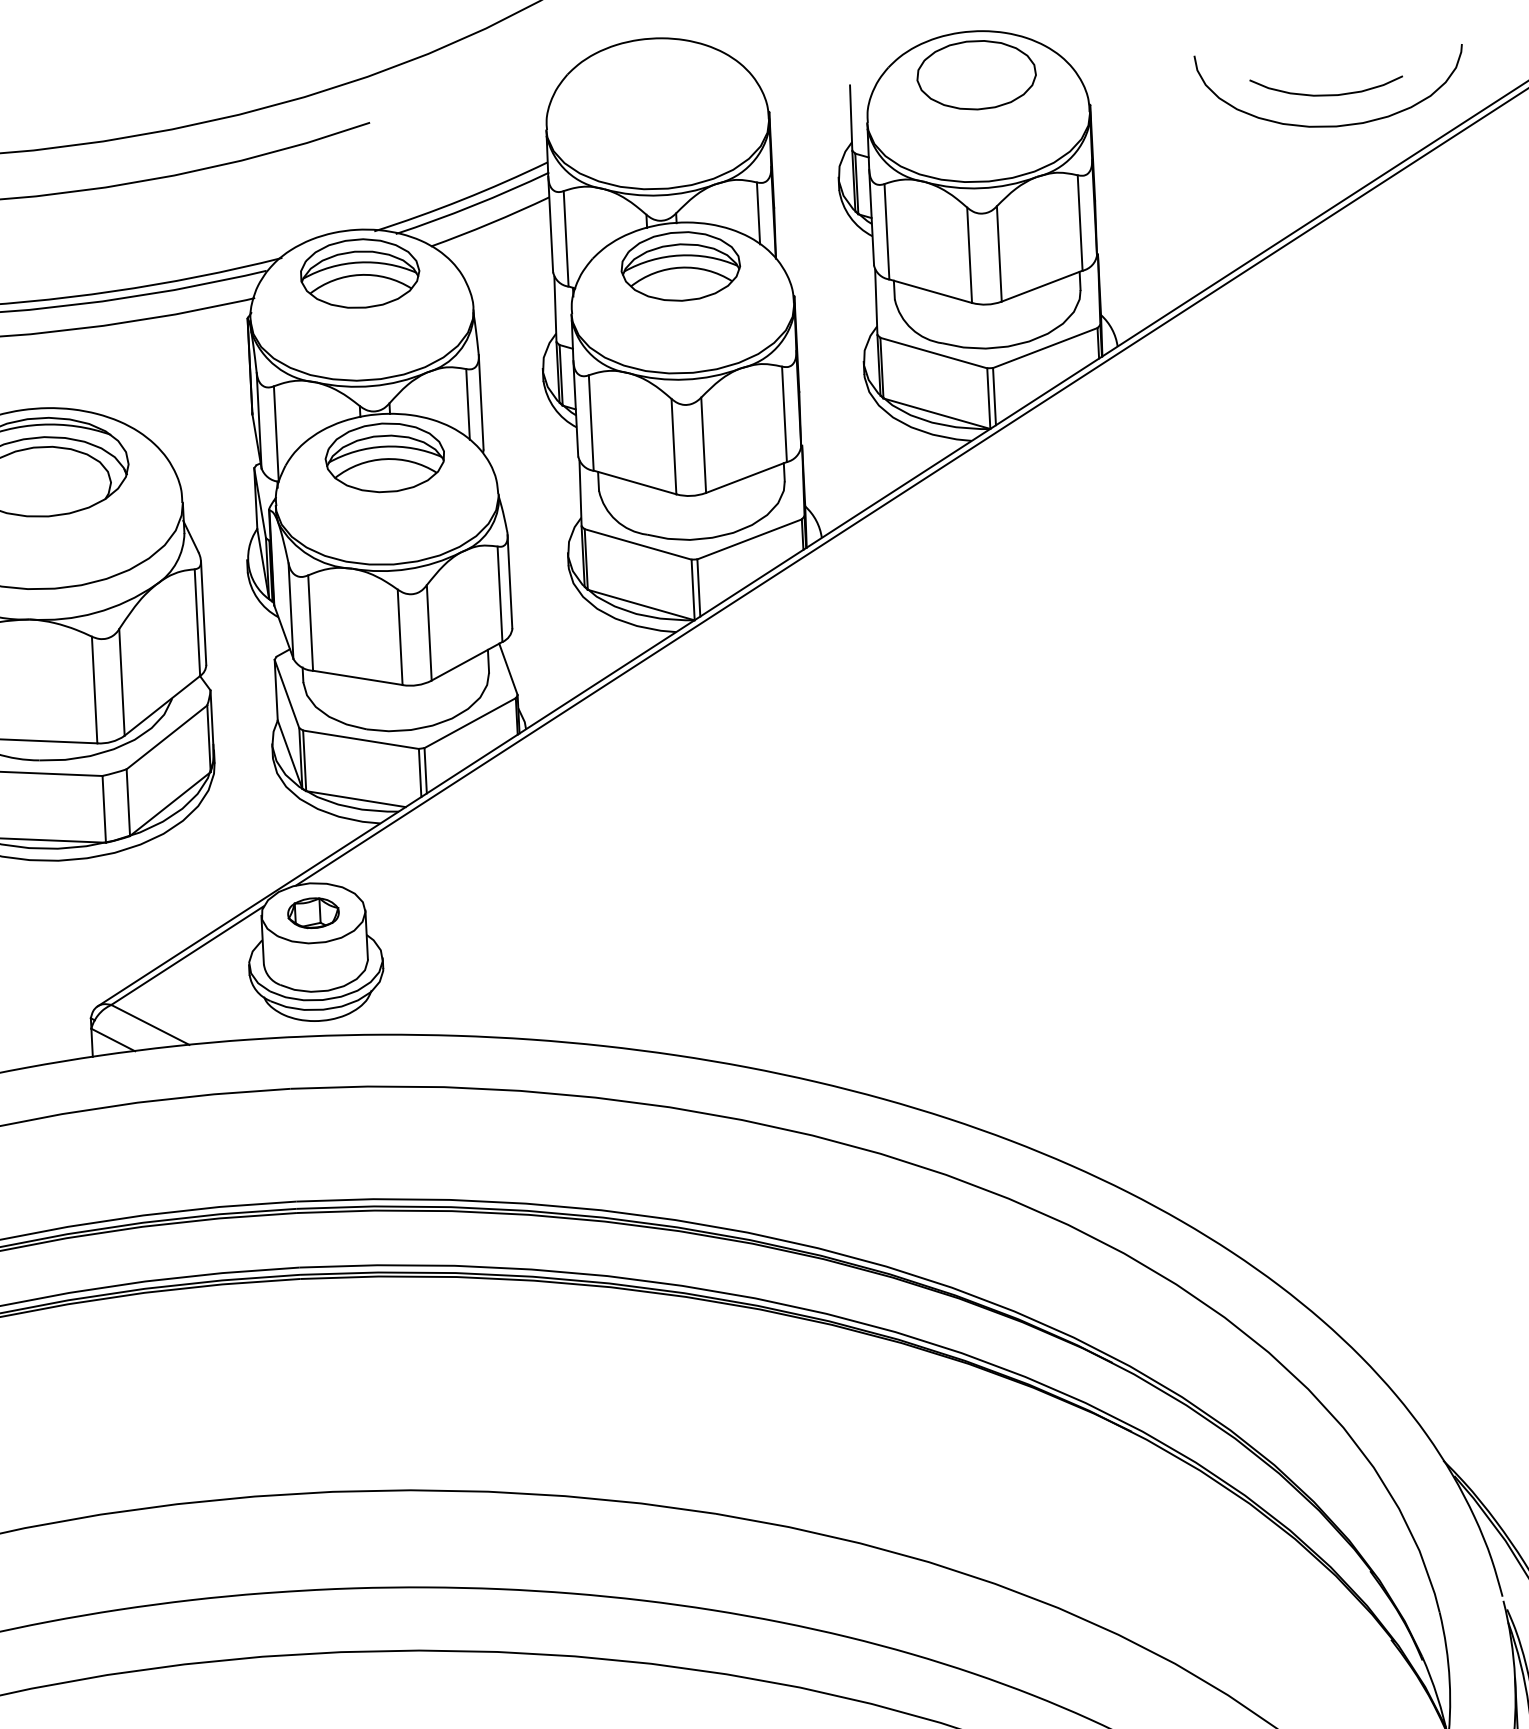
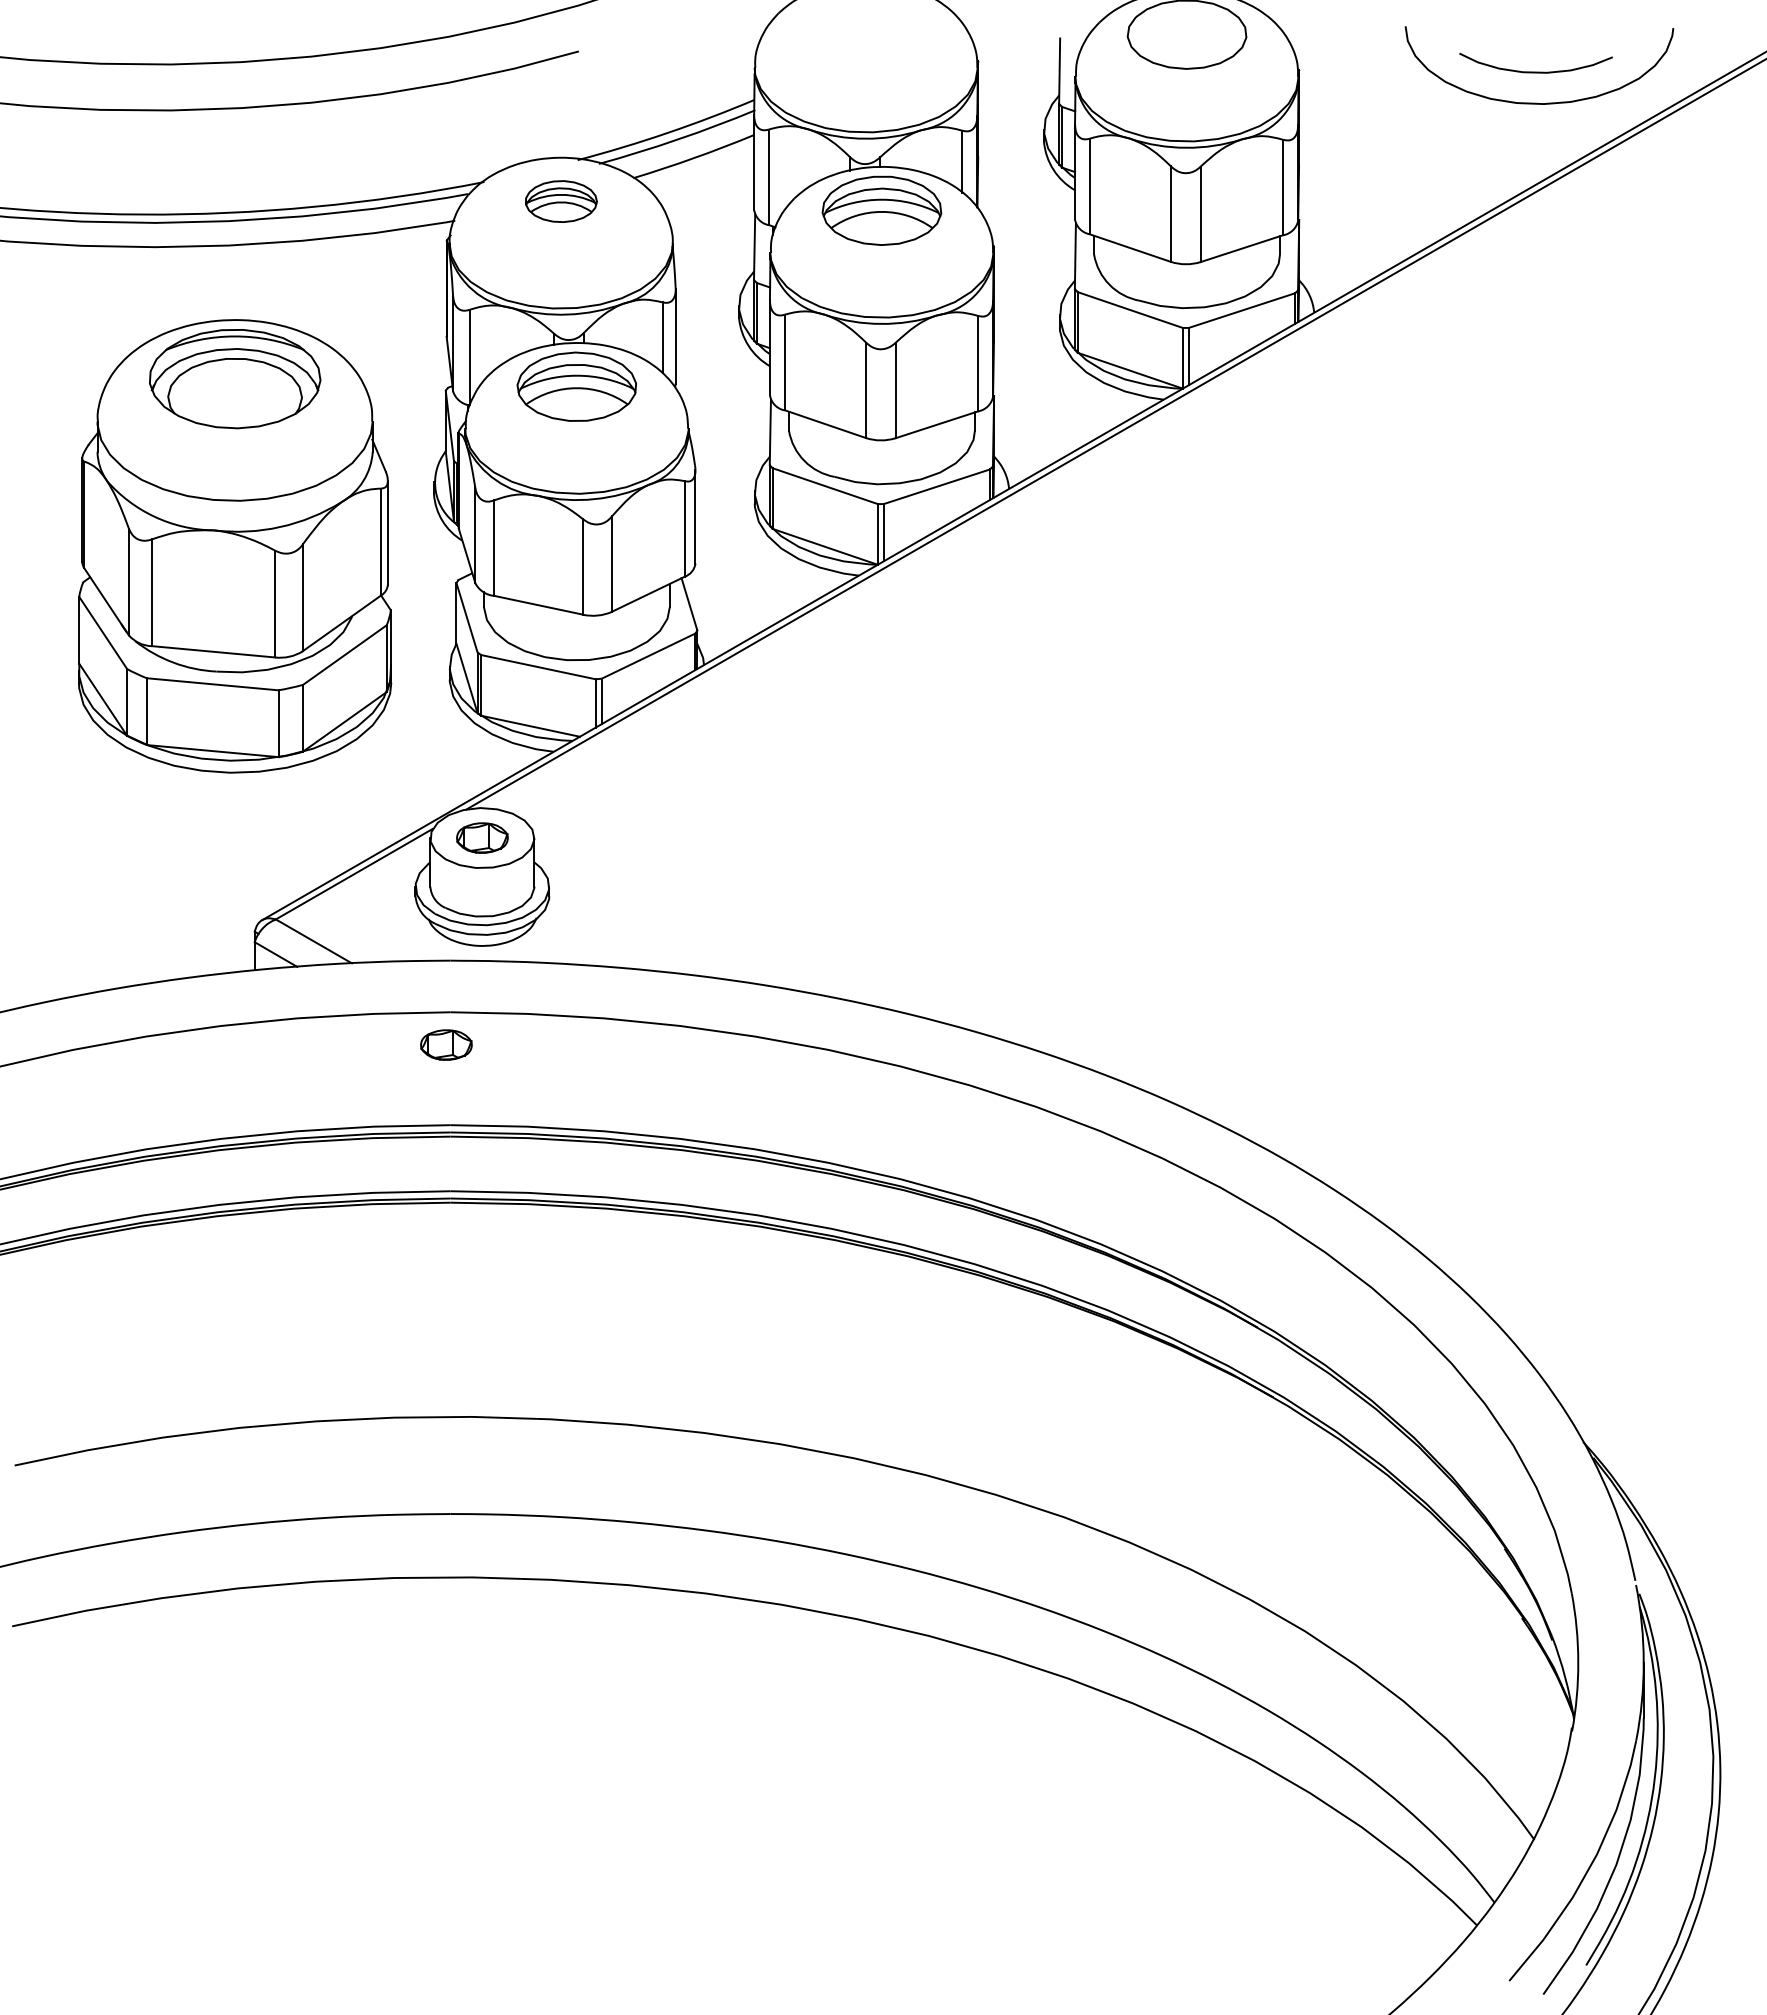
part: (360, 273) -> (561, 201), size x0.6
part: (288, 1121) -> (446, 1044), added

